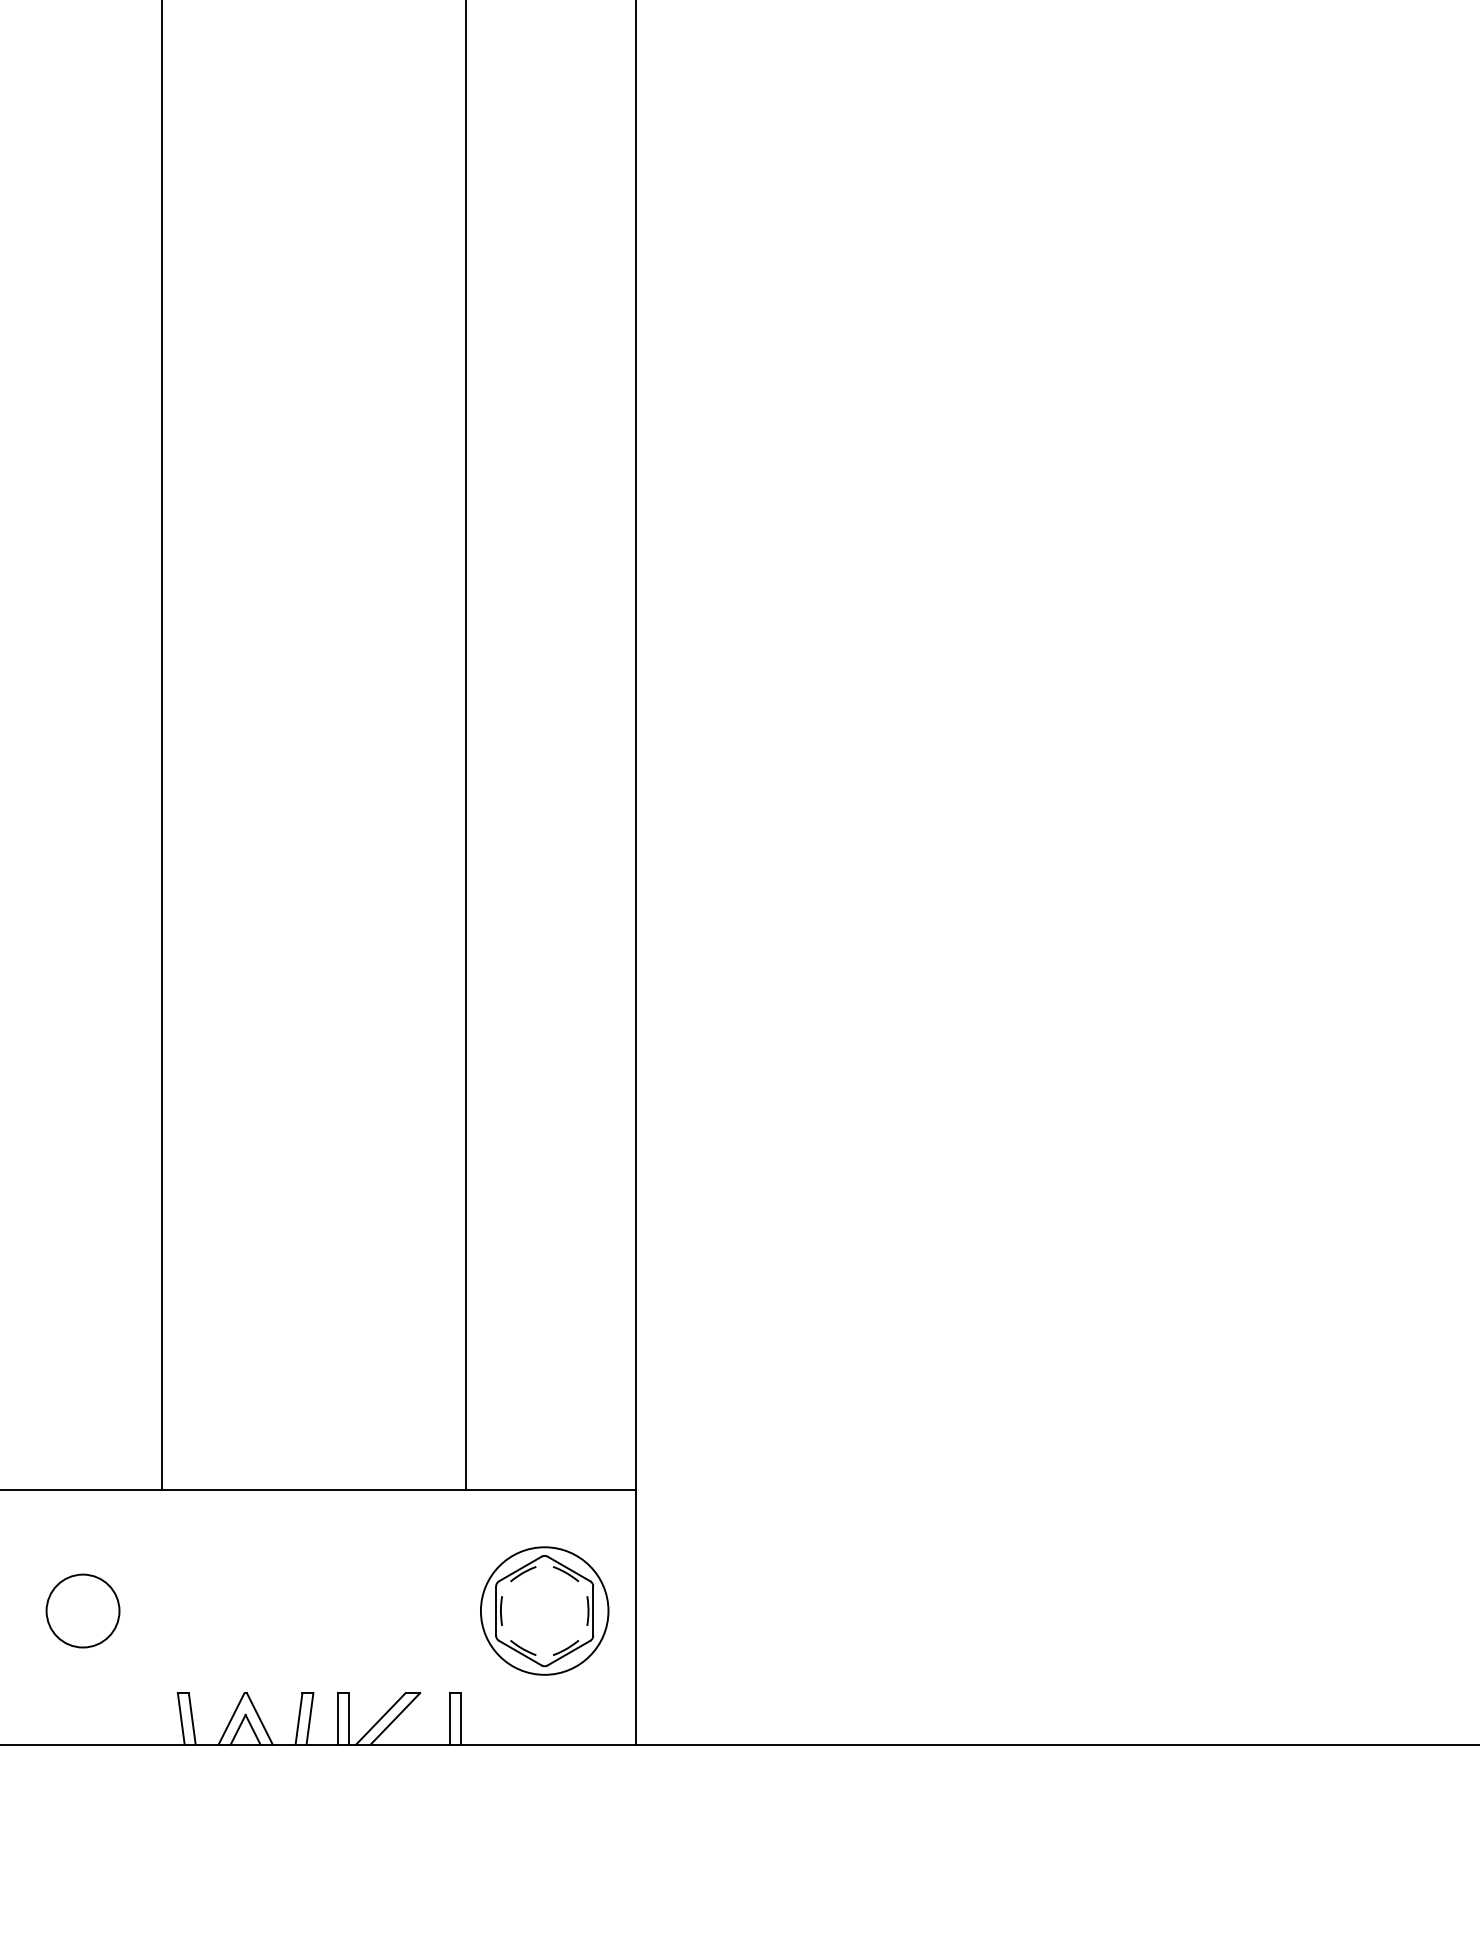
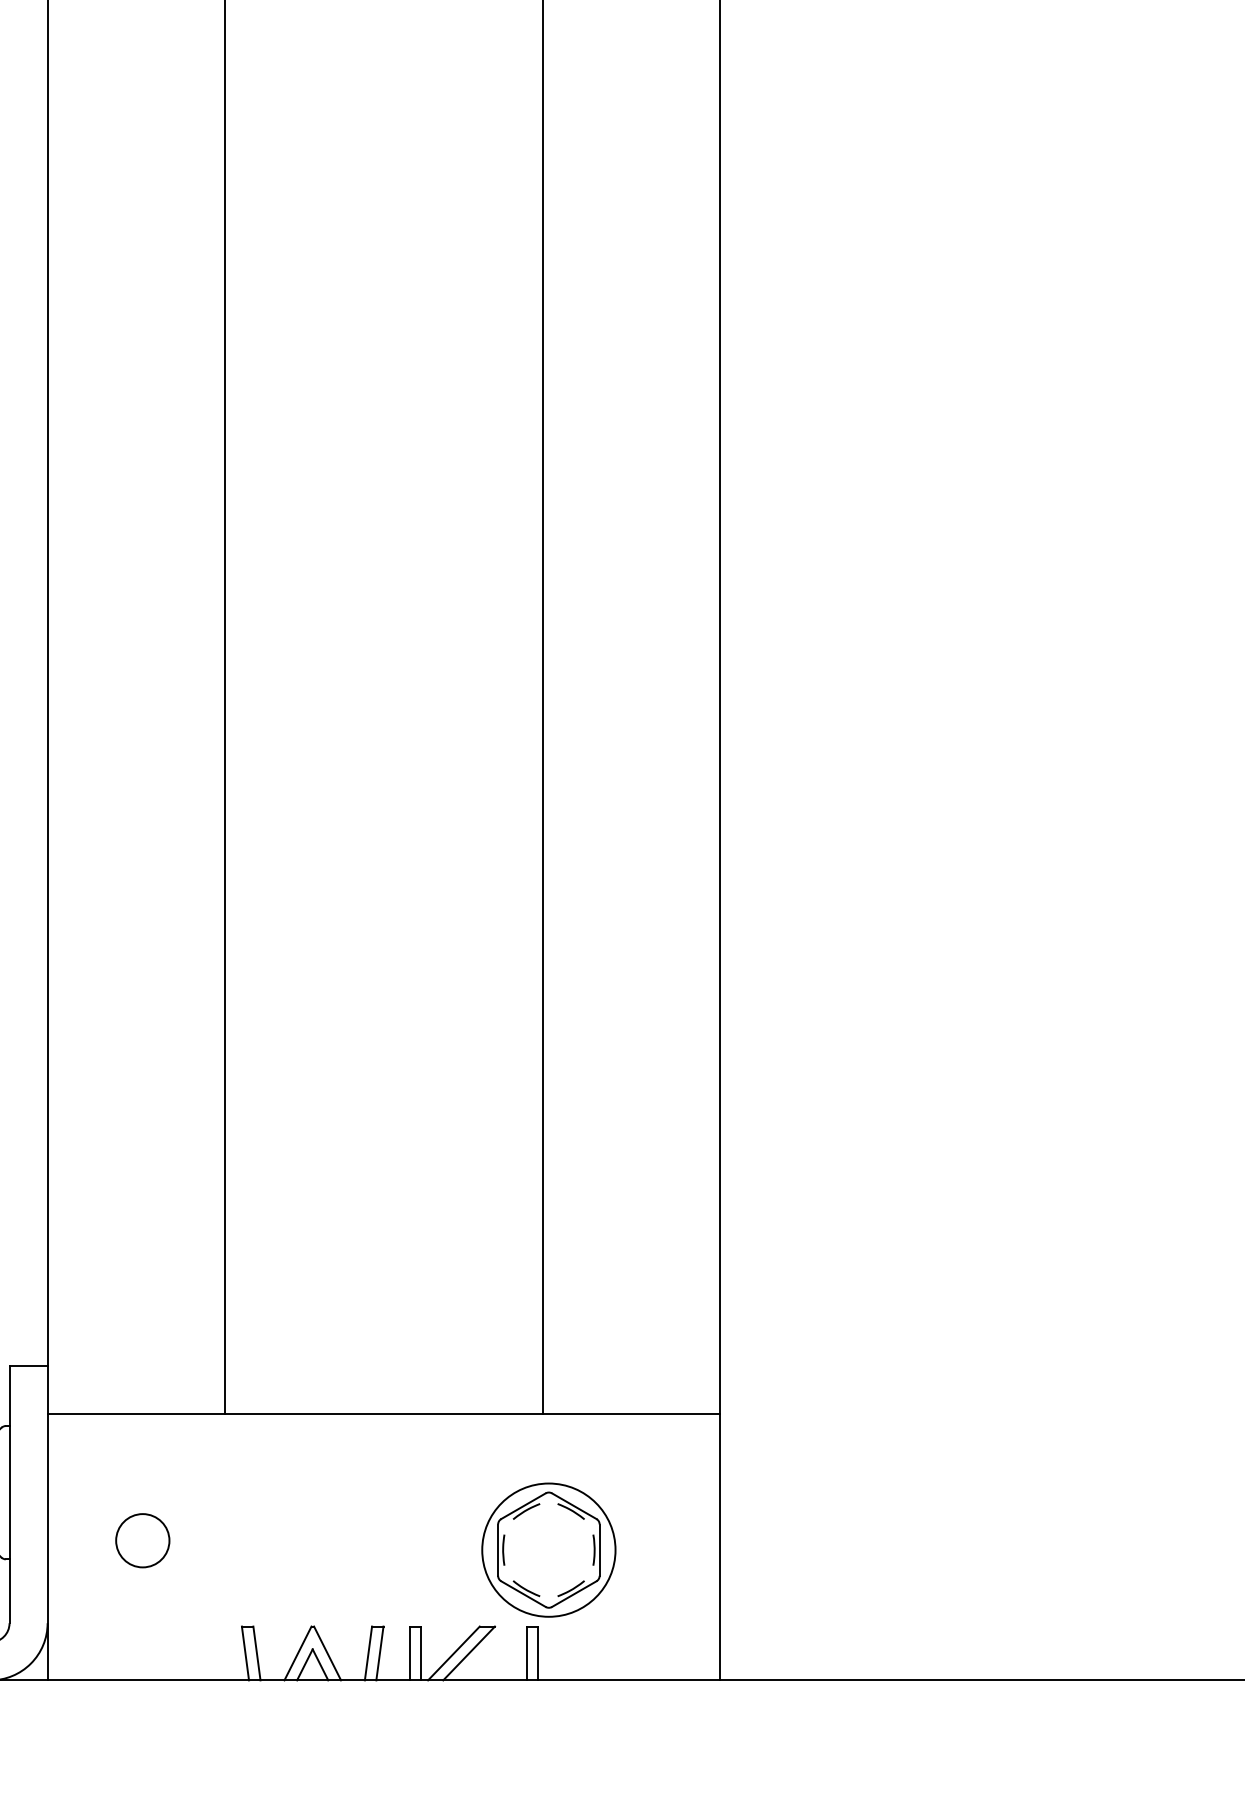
circle: (82, 1610) -> (142, 1540), size x0.7
part: (544, 1610) -> (548, 1549), moved

